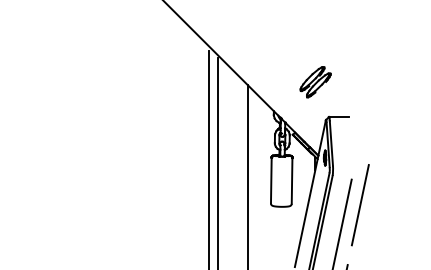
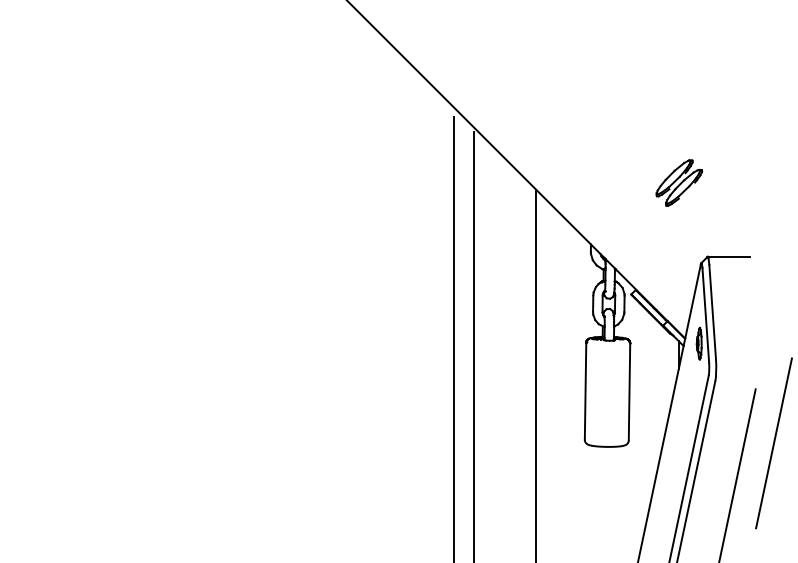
part: (315, 81) -> (679, 181), size x0.71

